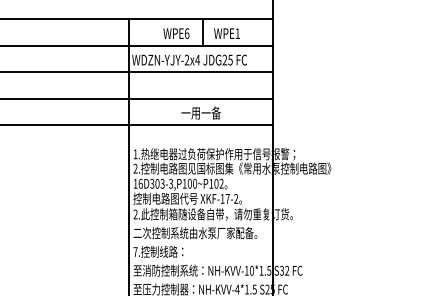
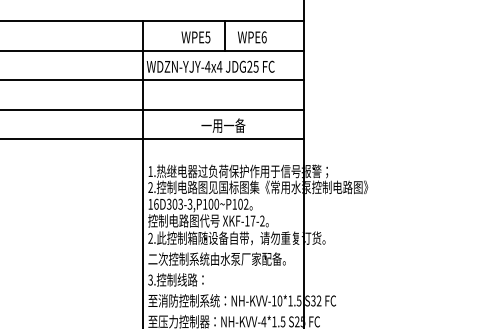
text: (186, 33) -> (207, 37), WPE6 -> WPE5
text: (237, 33) -> (263, 37), WPE1 -> WPE6
text: (186, 59) -> (207, 66), WDZN-YJY-2x4 -> WDZN-YJY-4x4
text: (135, 251) -> (150, 279), 7. -> 3.

